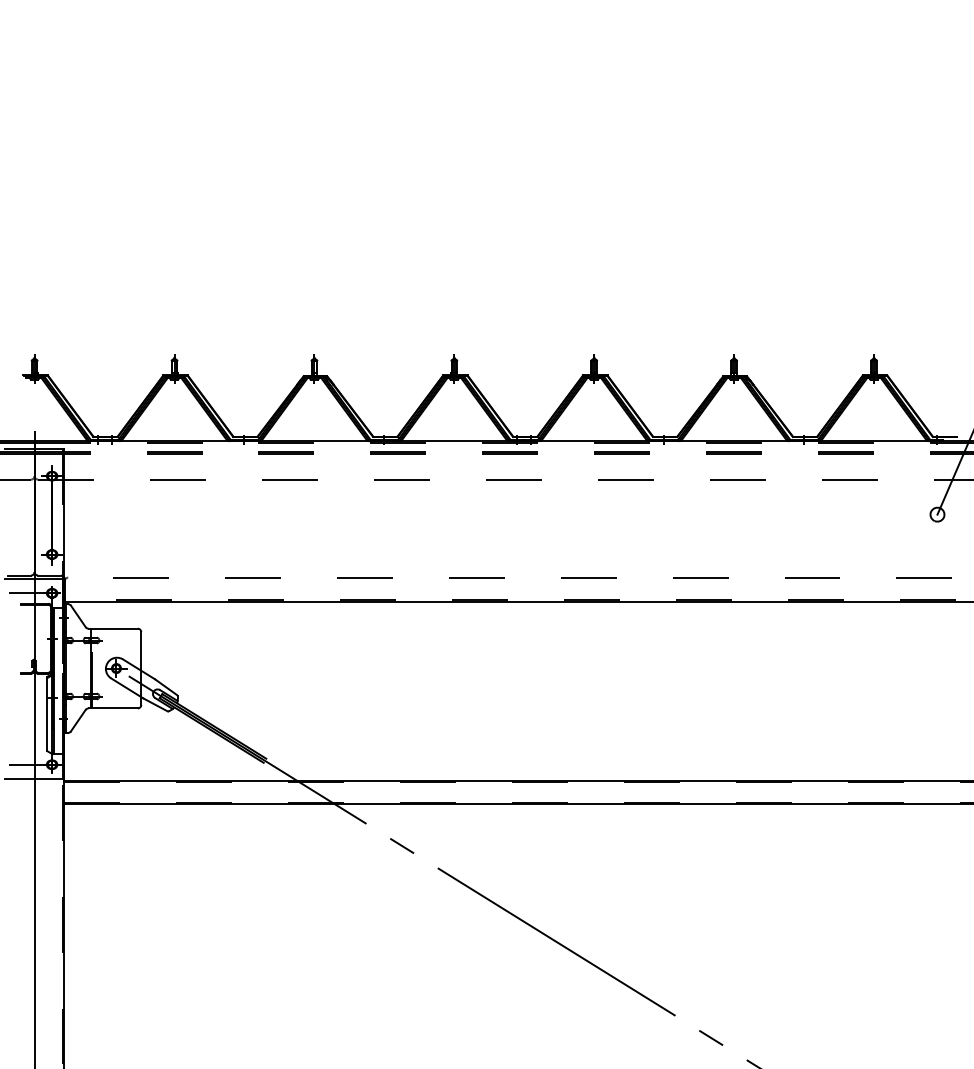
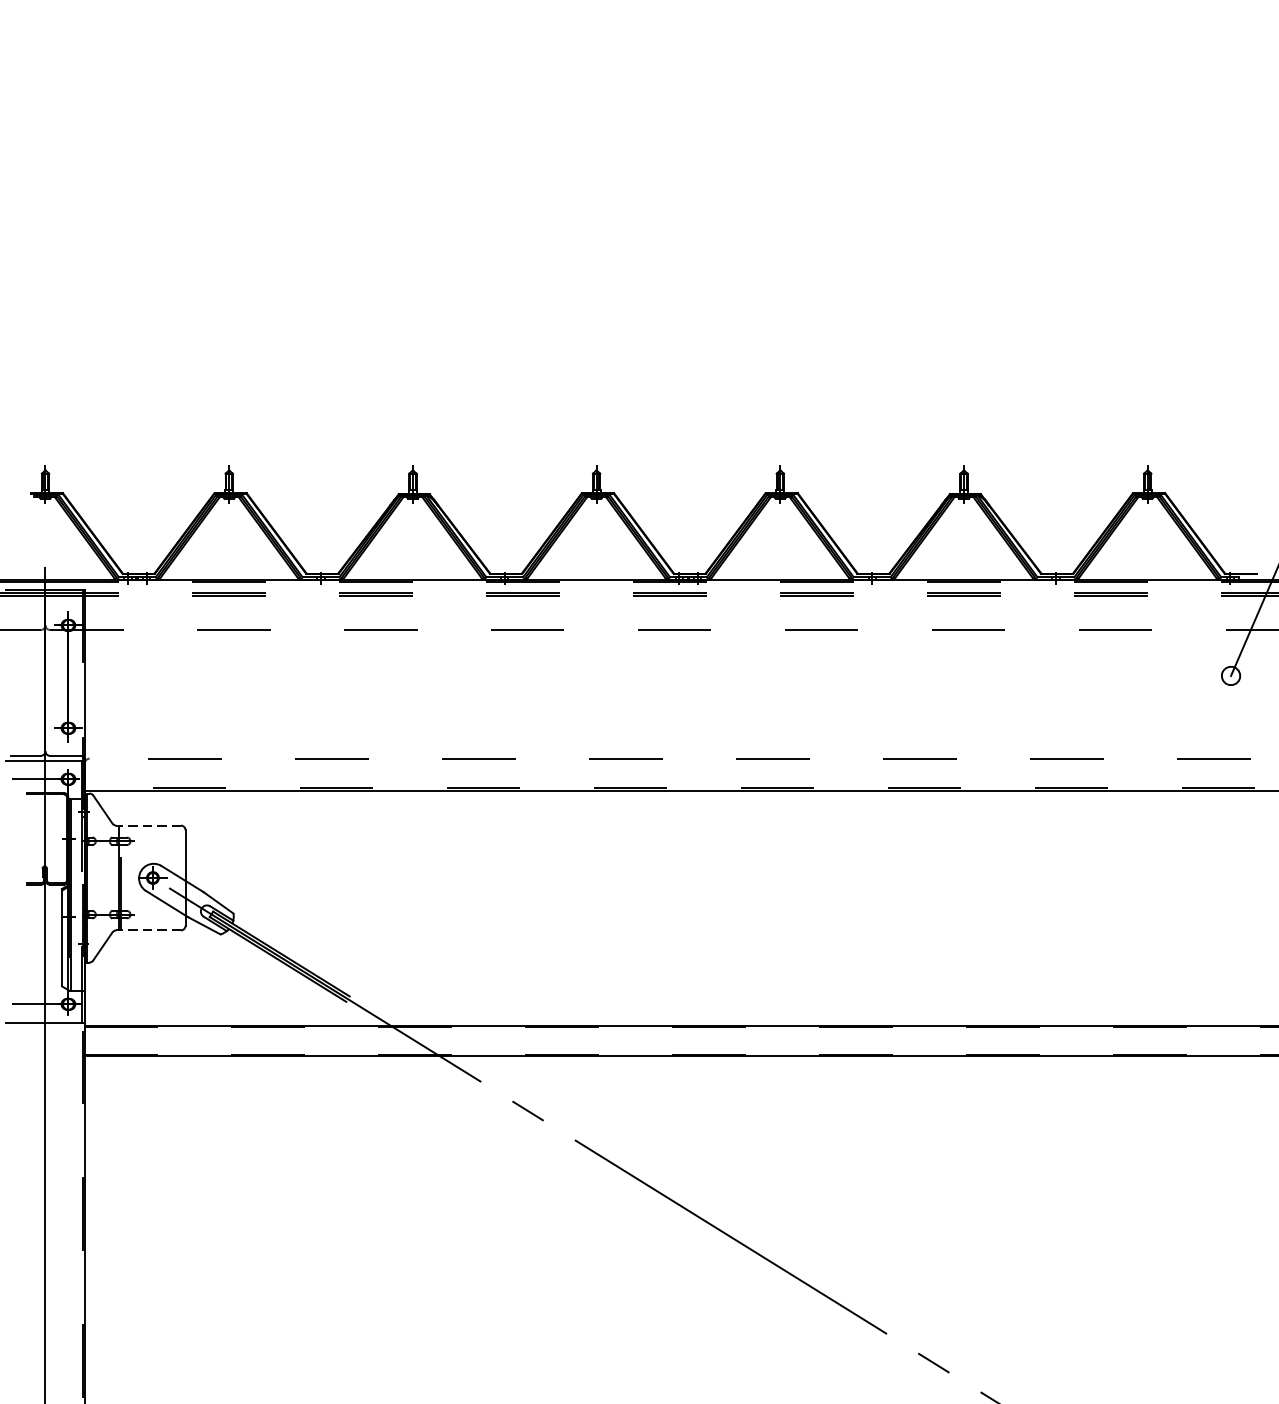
line: (113, 628) -> (149, 825), solid -> dashed
line: (113, 708) -> (149, 930), solid -> dashed

